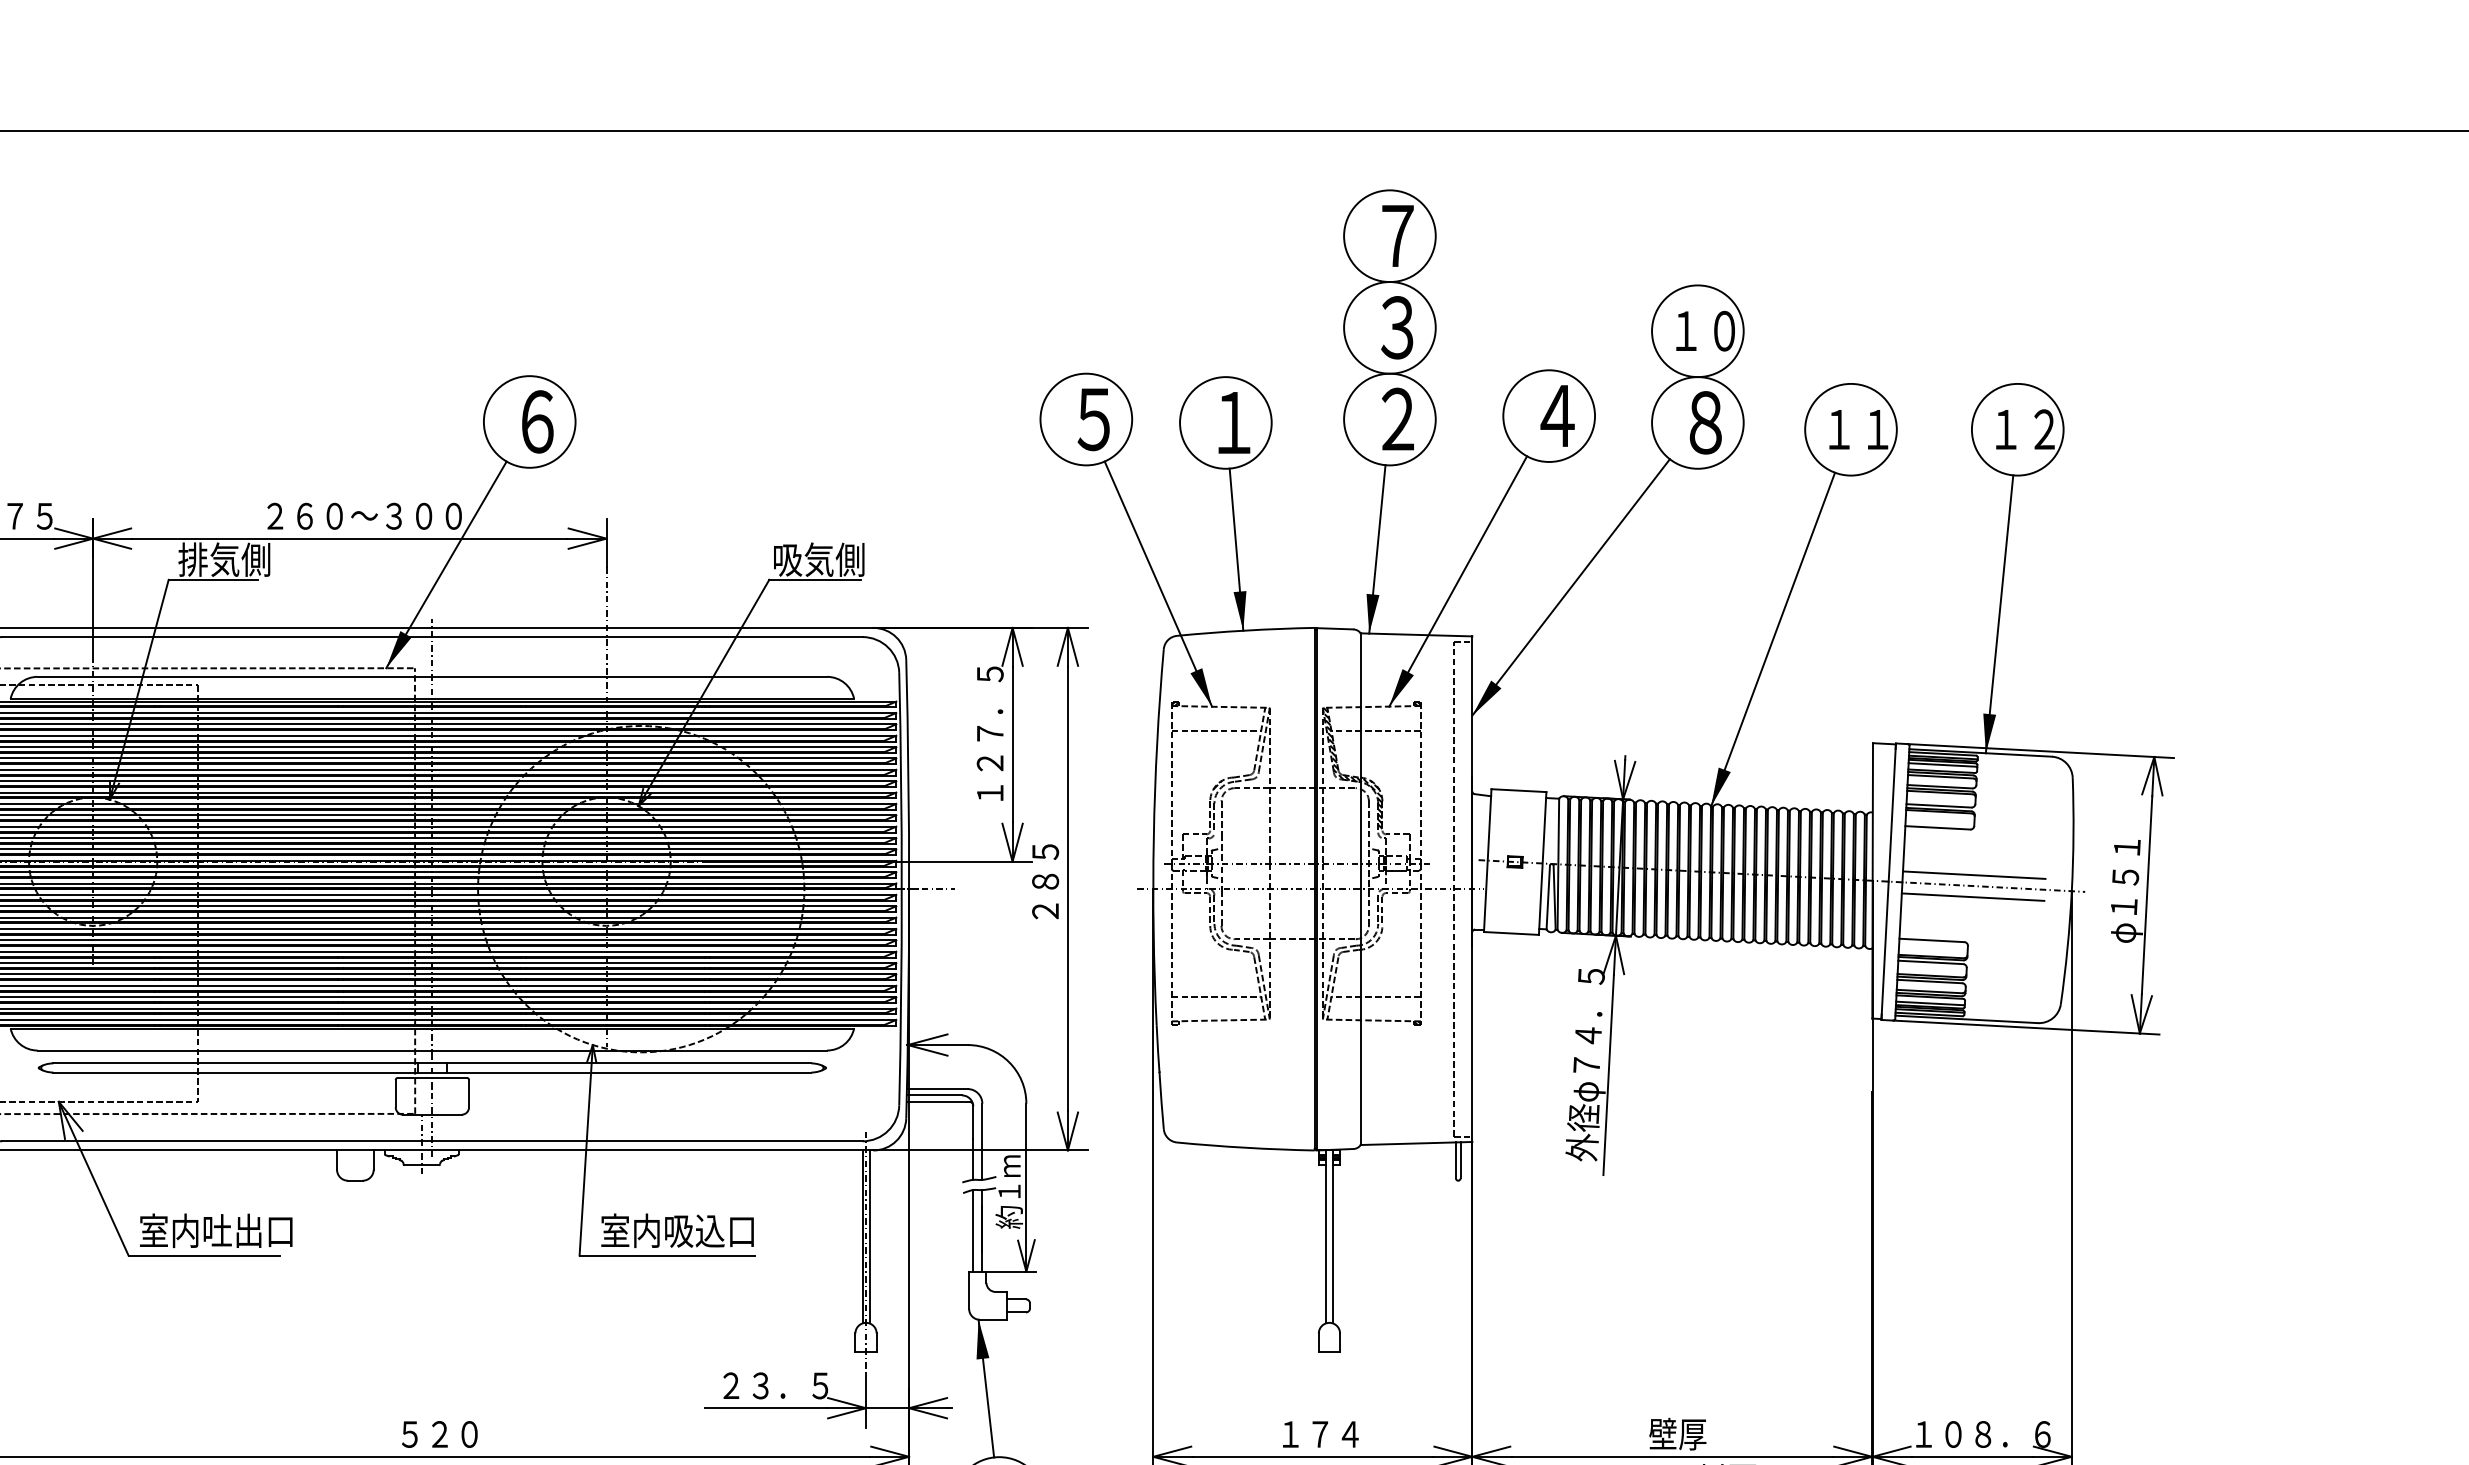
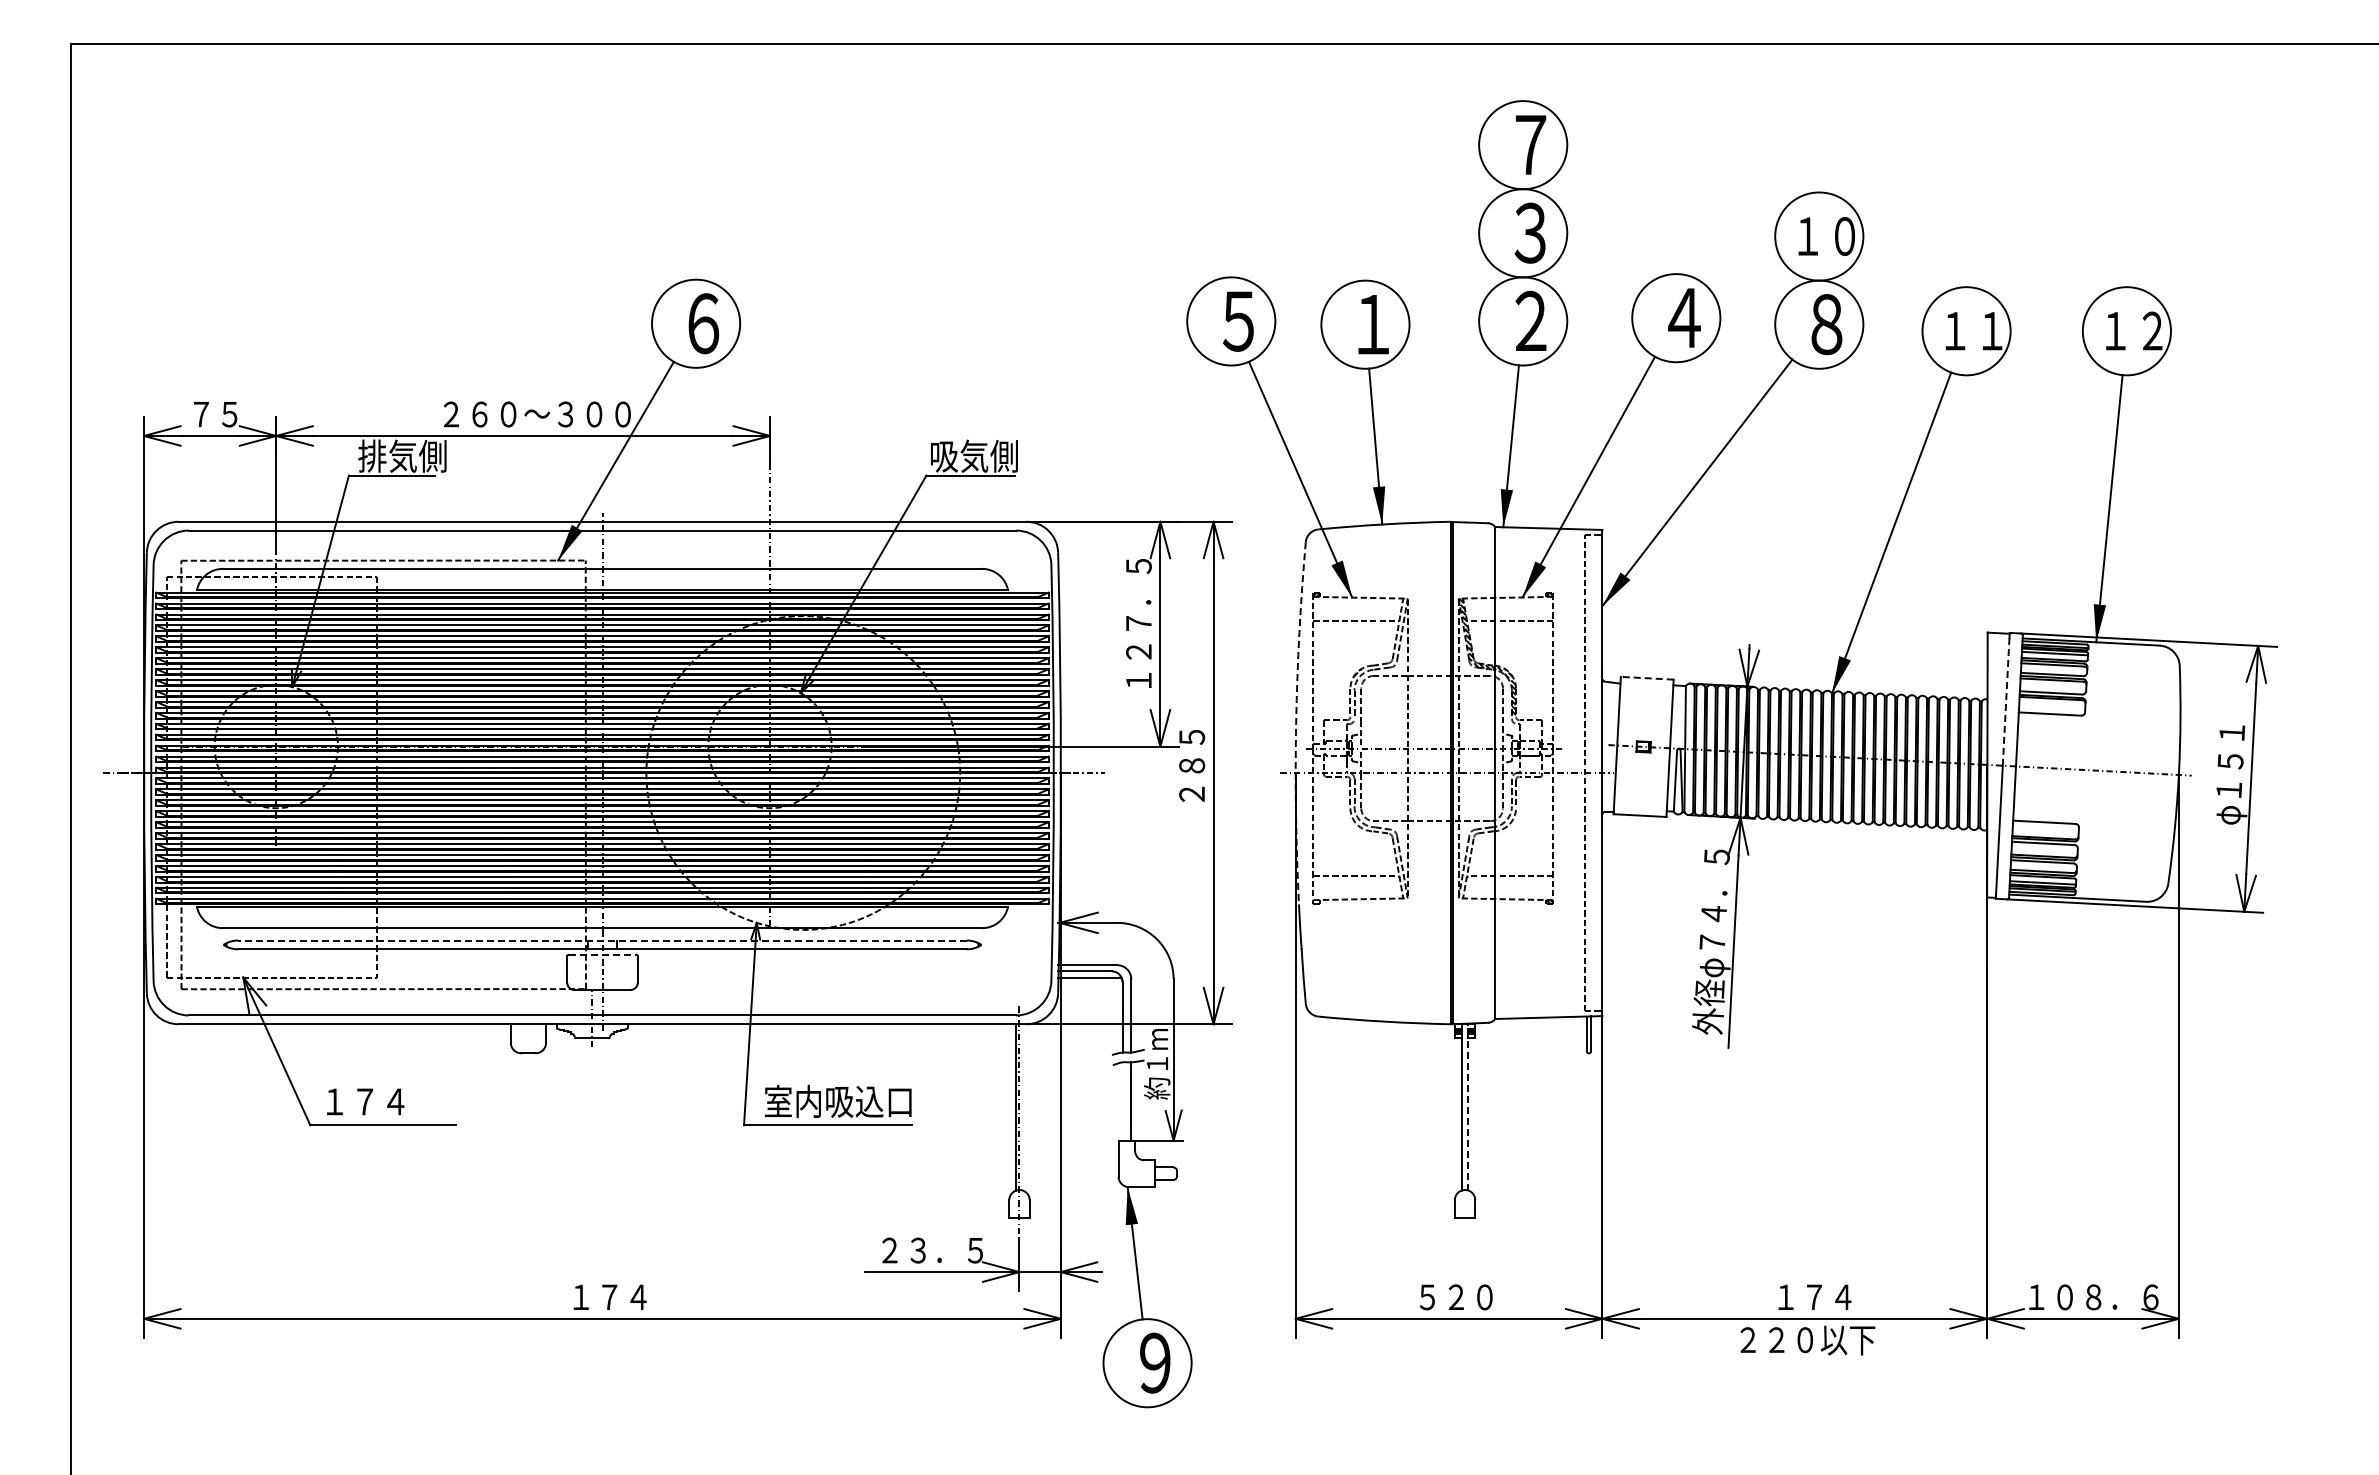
line: (1518, 790) -> (1646, 678), solid -> dashed
line: (1892, 812) -> (2006, 699), solid -> dashed
arc: (1154, 837) -> (1296, 723), solid -> dashed
line: (1973, 875) -> (2084, 759), removed
line: (1972, 896) -> (2083, 780), removed
line: (432, 1063) -> (602, 940), solid -> dashed
line: (433, 1077) -> (603, 954), solid -> dashed
text: (216, 1230) -> (394, 1101), 室内吐出口 -> １７４
line: (973, 1230) -> (1122, 1101), removed
line: (1333, 1236) -> (1468, 1106), solid -> dashed
line: (869, 1237) -> (1022, 1107), removed
text: (1689, 1433) -> (1811, 1296), 壁厚 -> １７４
text: (439, 1434) -> (609, 1297), ５２０ -> １７４
text: (1320, 1434) -> (1456, 1297), １７４ -> ５２０

